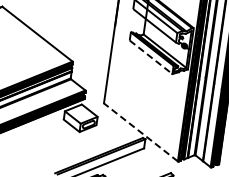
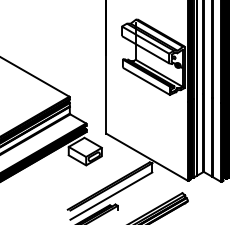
line: (151, 57) -> (146, 81), dashed -> solid
line: (141, 132) -> (147, 157), dashed -> solid

